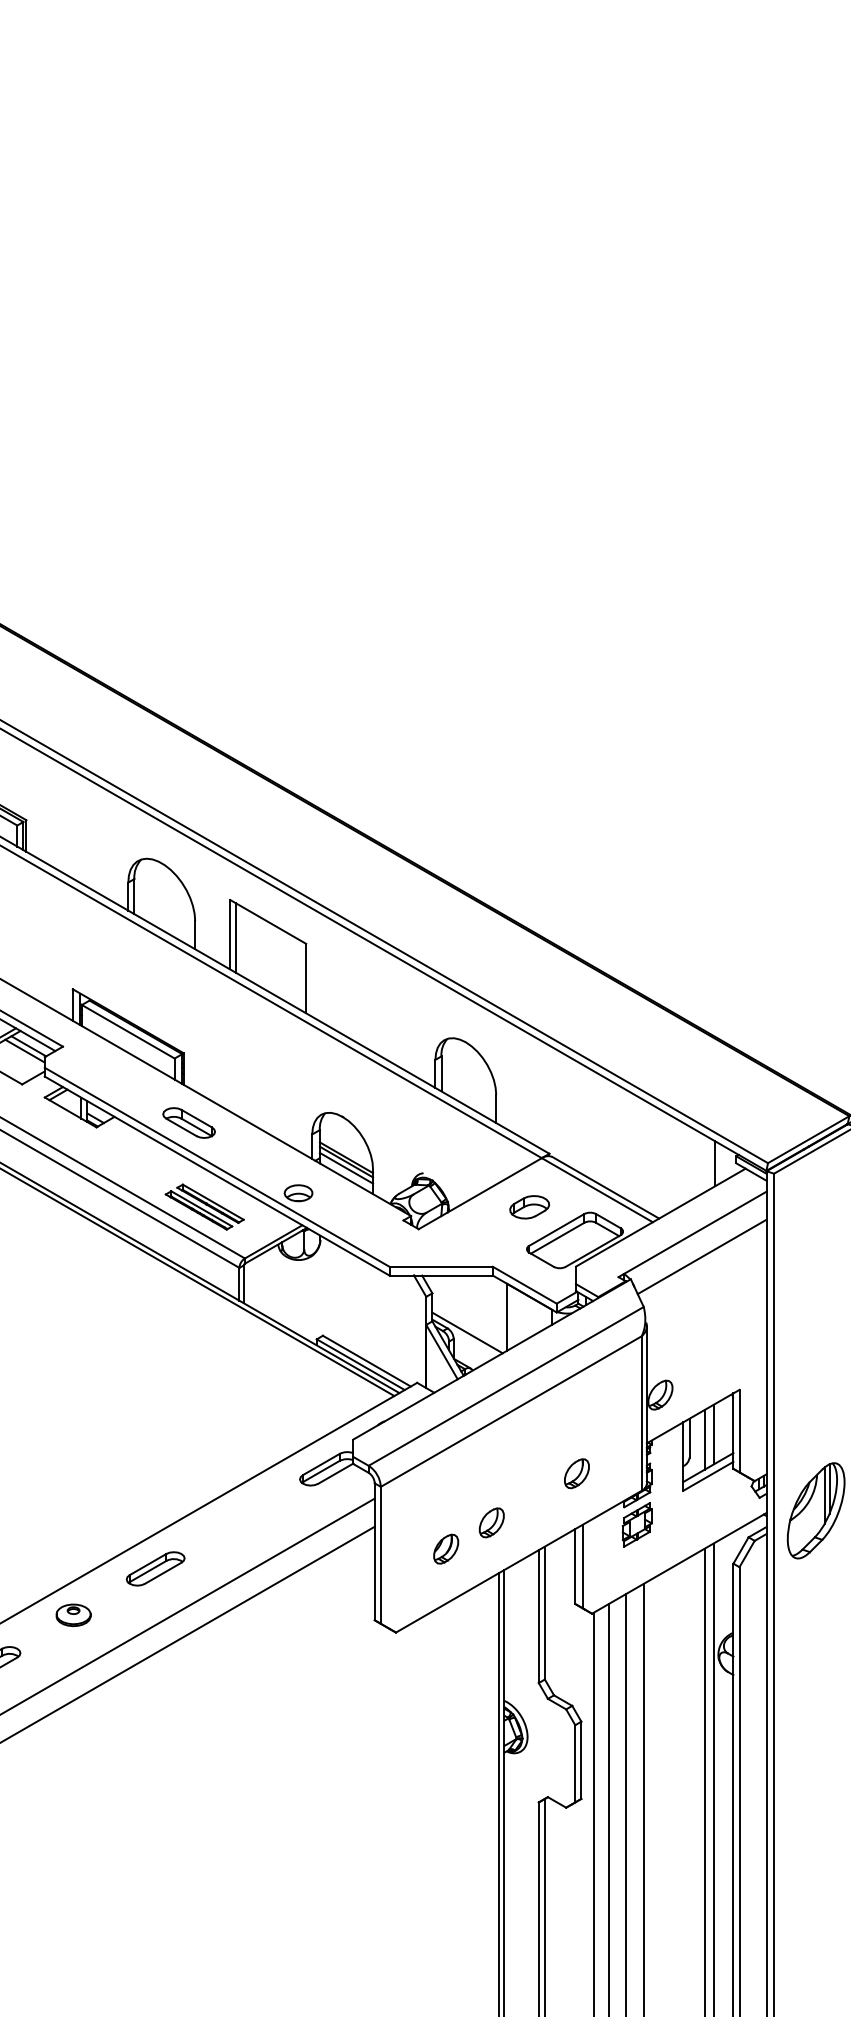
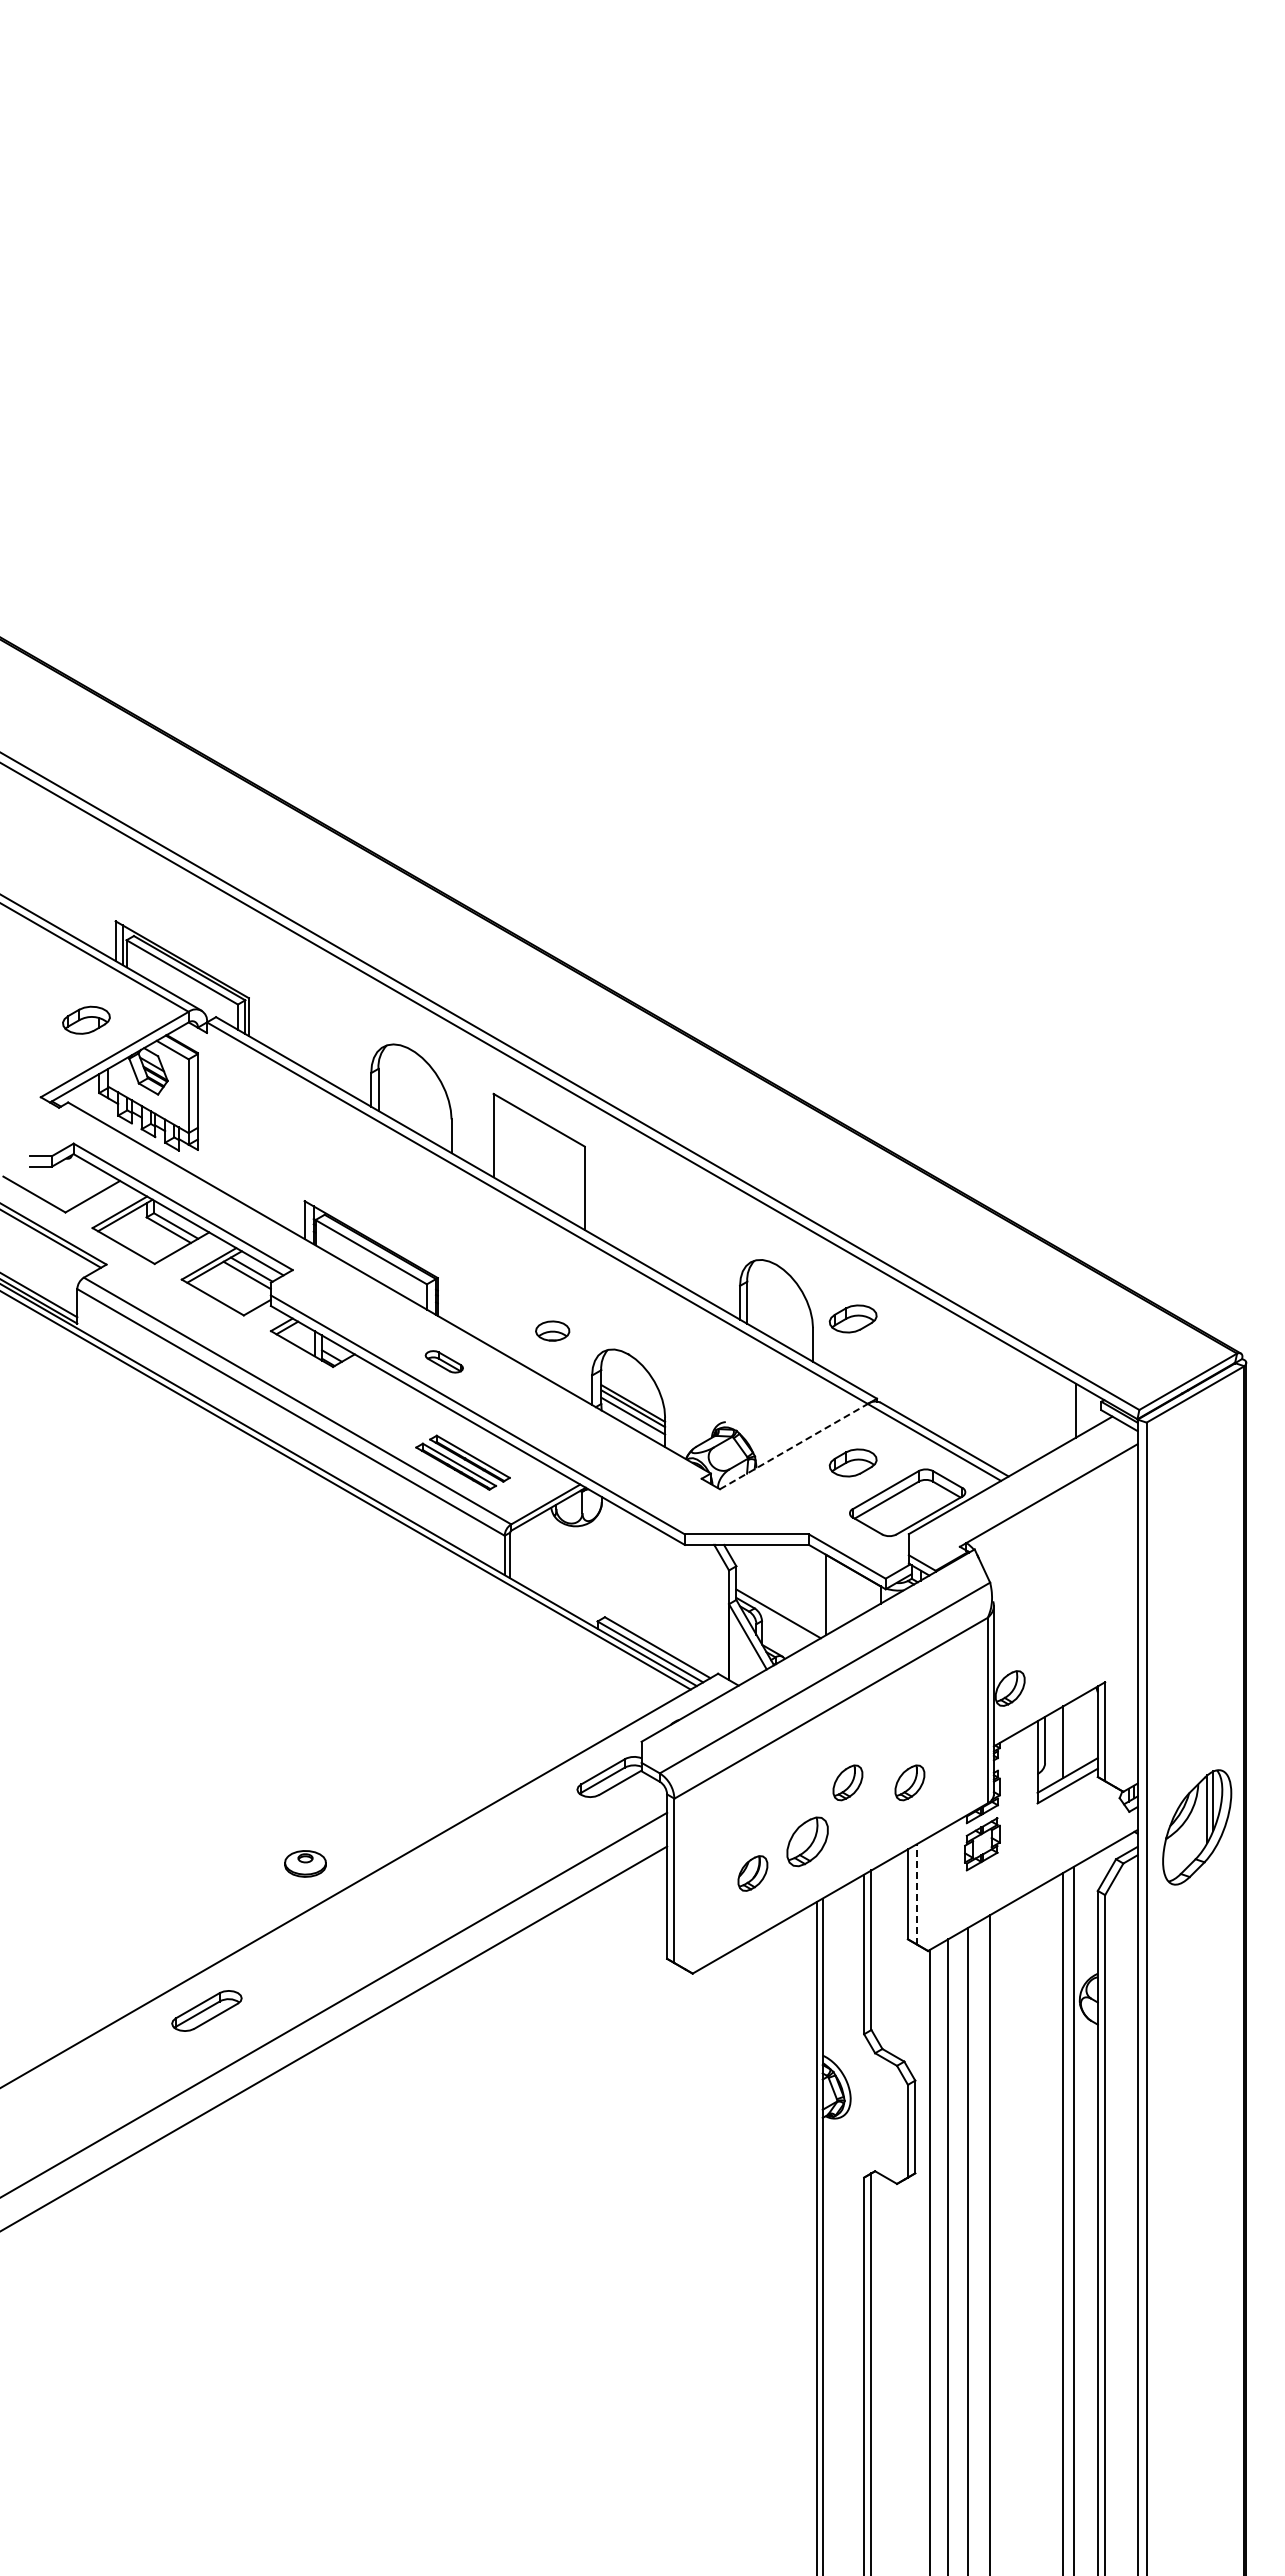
line: (235, 937) -> (500, 1139), removed
part: (529, 1086) -> (852, 1318), added
part: (189, 1122) -> (444, 1361), size x0.6
part: (298, 1192) -> (552, 1330), moved
line: (480, 1193) -> (794, 1446), solid -> dashed
line: (701, 1256) -> (1059, 1522), removed
line: (713, 1434) -> (1074, 1735), removed
part: (524, 1473) -> (847, 1782), added
part: (491, 1522) -> (807, 1841), size x1.4
line: (583, 1565) -> (917, 1893), solid -> dashed
part: (155, 1569) -> (403, 1897), removed
part: (73, 1614) -> (305, 1863), moved

